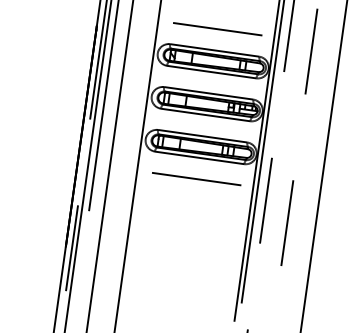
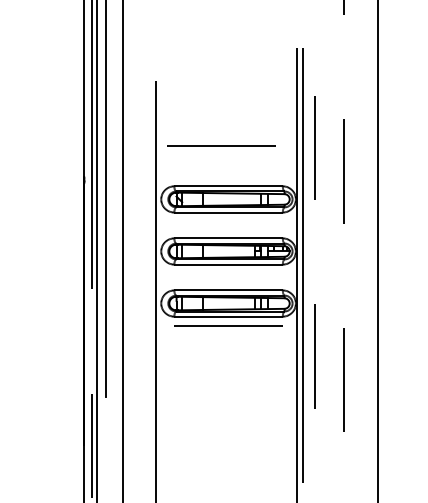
line: (217, 29) -> (221, 145), moved
line: (196, 178) -> (228, 325), moved

